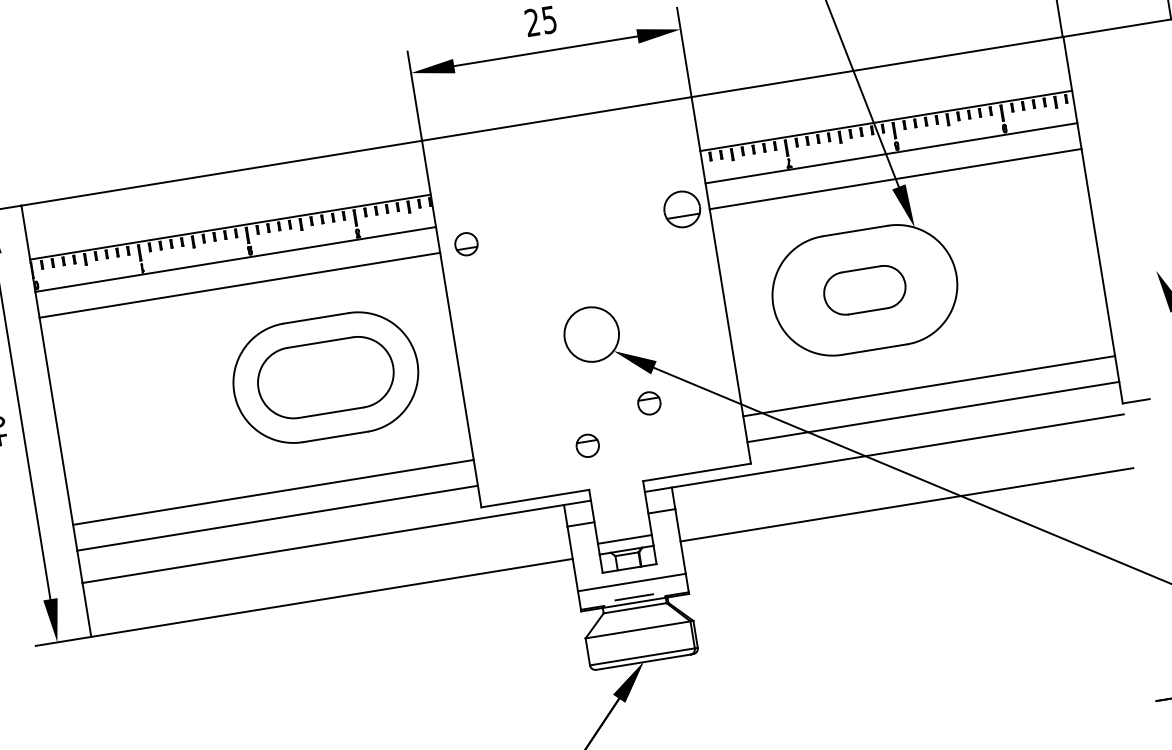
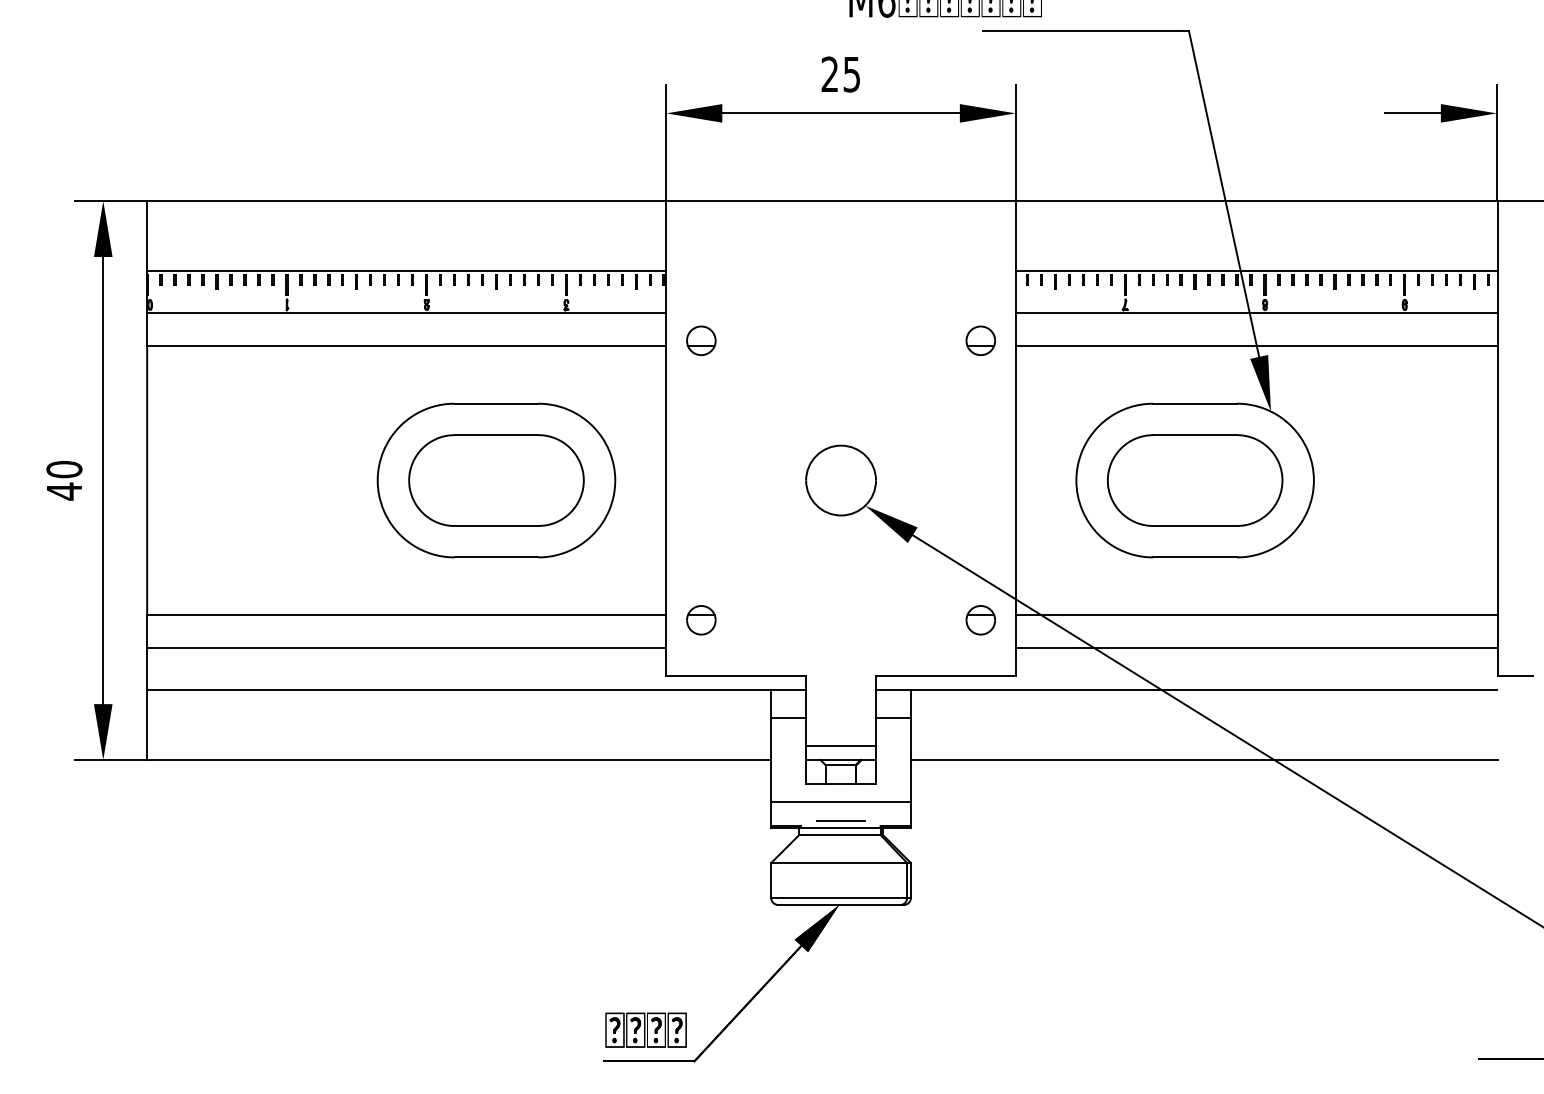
part: (681, 209) -> (980, 340), size x0.62
part: (864, 290) -> (1194, 480), size x1.67
part: (649, 403) -> (980, 620), moved
part: (587, 445) -> (701, 620), moved

